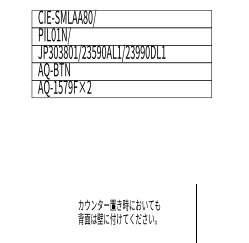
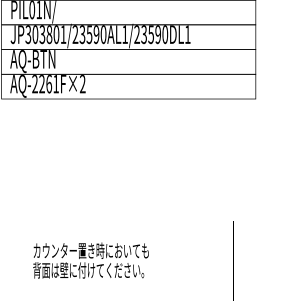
text: (137, 52) -> (150, 34), JP303801/23590AL1/23990DL1 -> JP303801/23590AL1/23590DL1
text: (62, 87) -> (44, 84), AQ-1579F×2 -> AQ-2261F×2
text: (119, 211) -> (91, 259), moved

